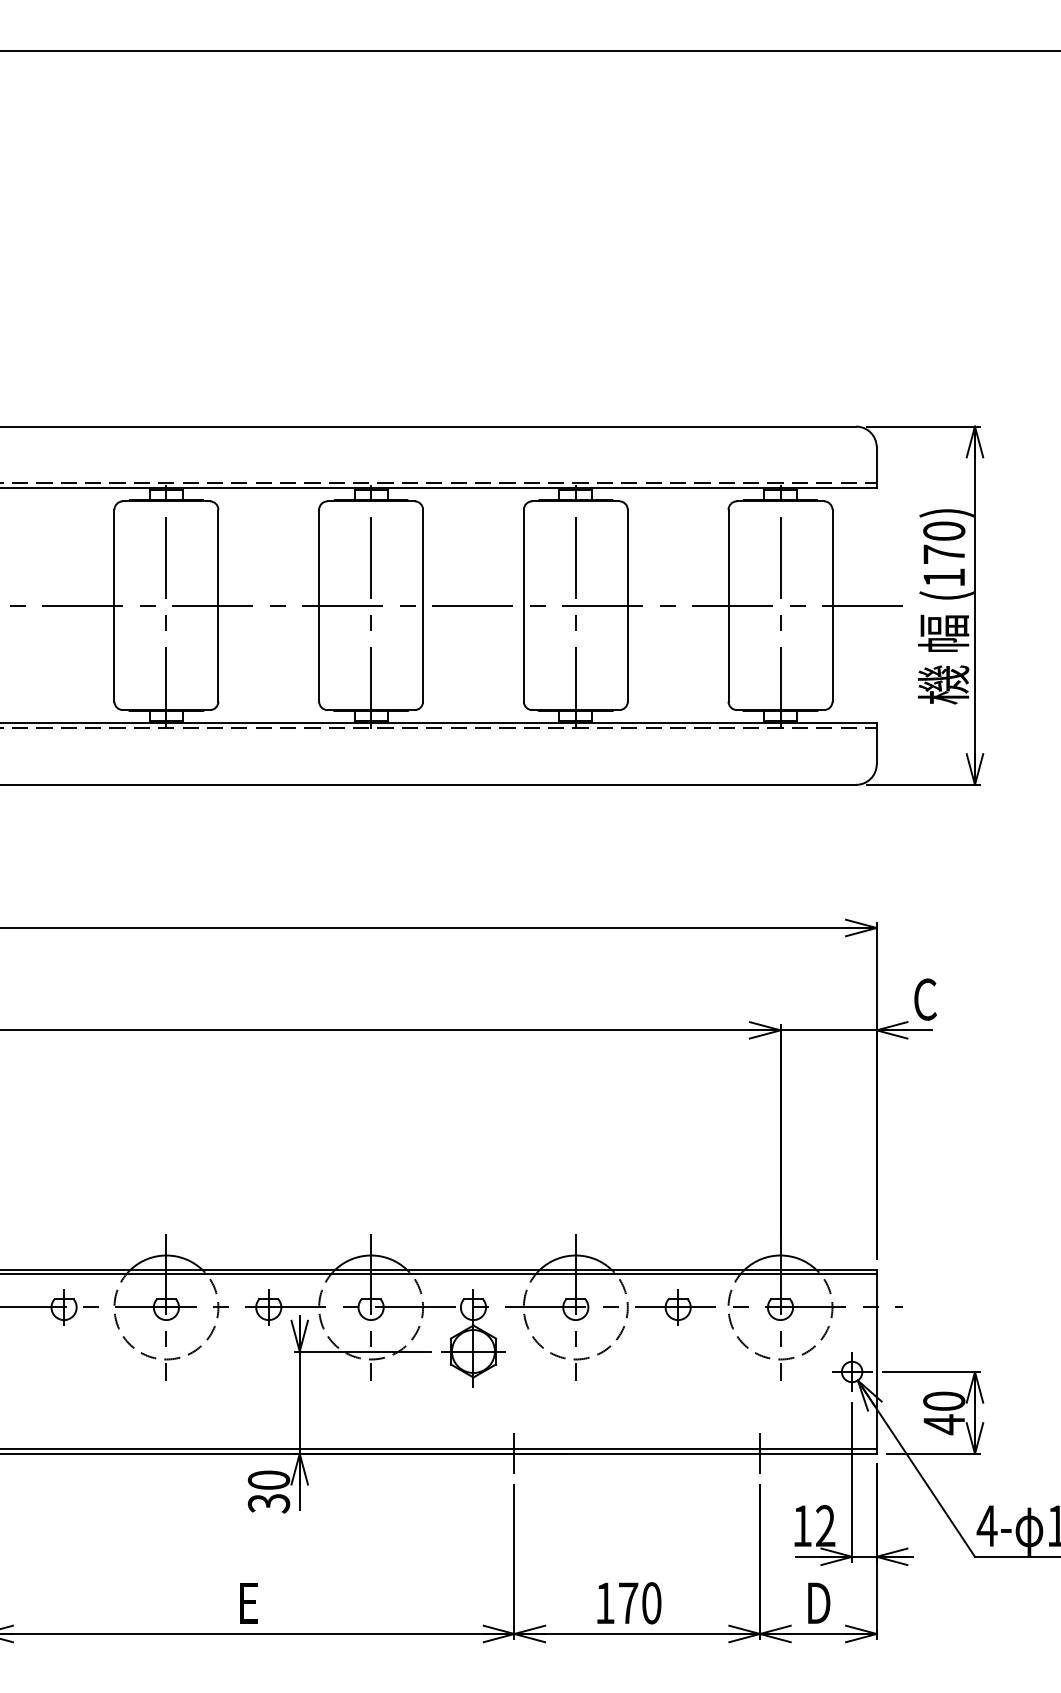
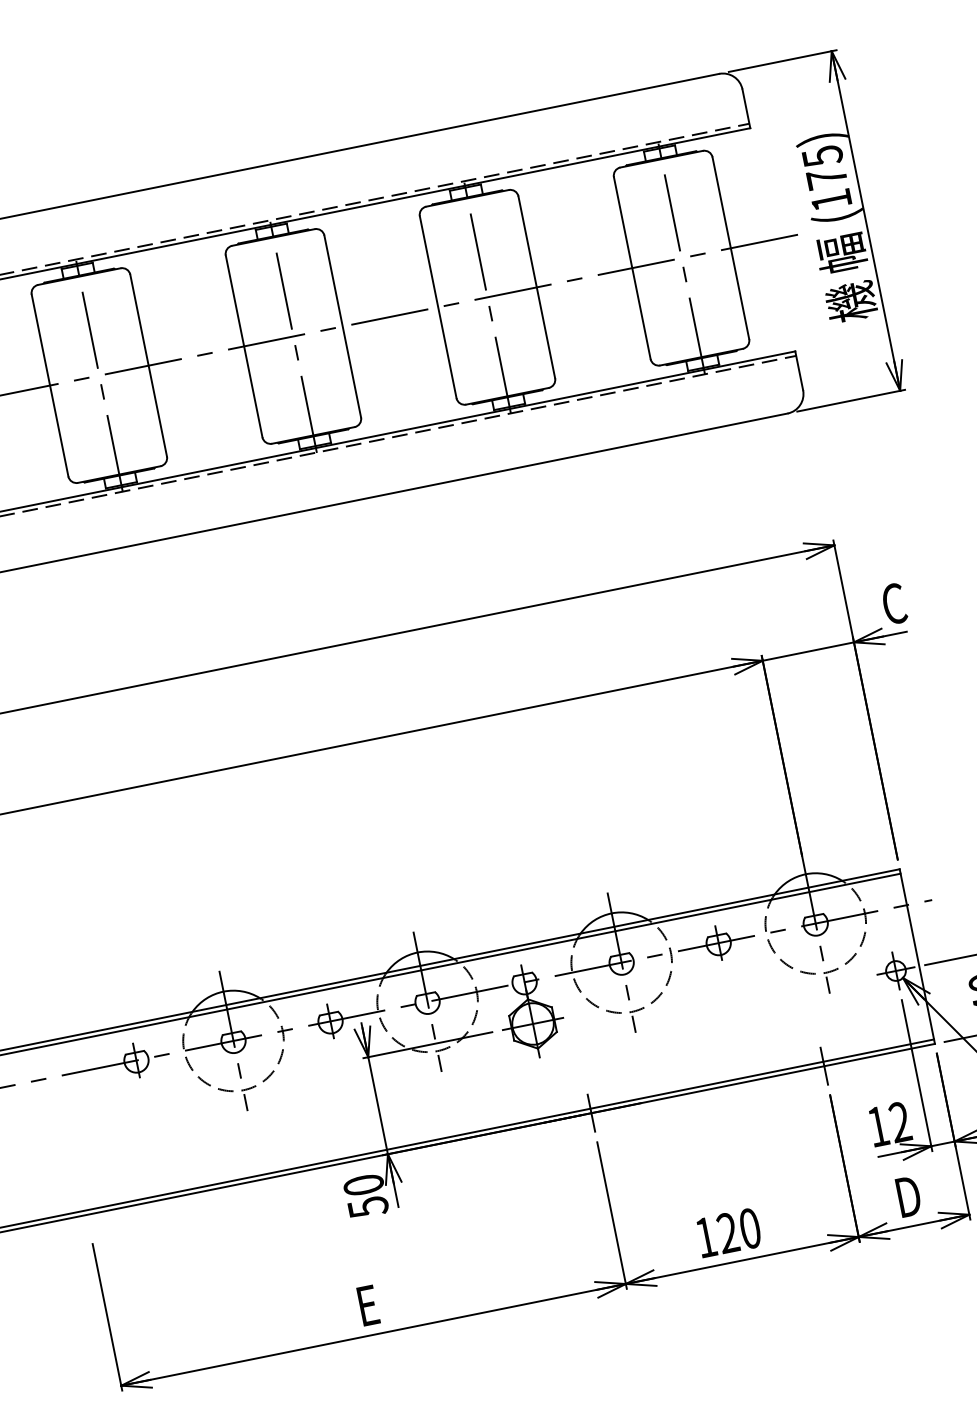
text: (944, 531) -> (822, 156), (170) -> (175)
text: (268, 1503) -> (367, 1207), 30 -> 50
text: (628, 1602) -> (728, 1232), 170 -> 120

